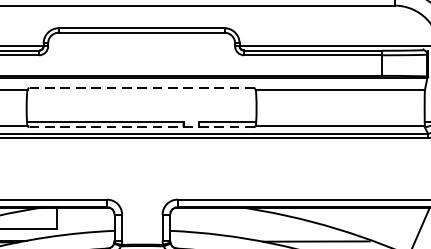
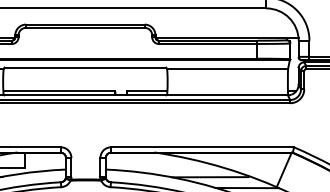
line: (141, 88) -> (85, 67), dashed -> solid
line: (141, 127) -> (85, 95), dashed -> solid

